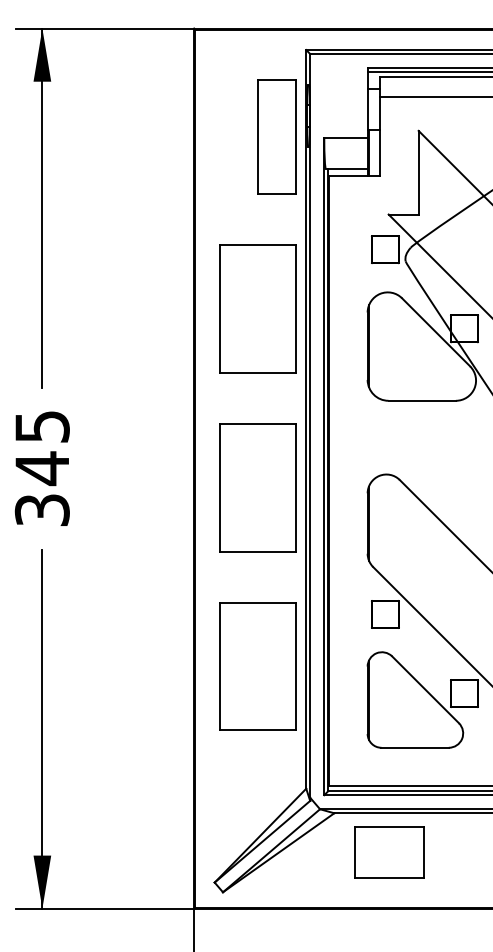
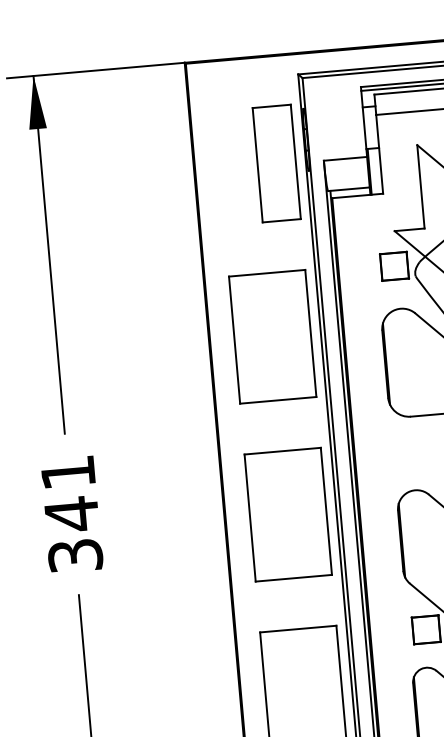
text: (42, 426) -> (68, 472), 345 -> 341

